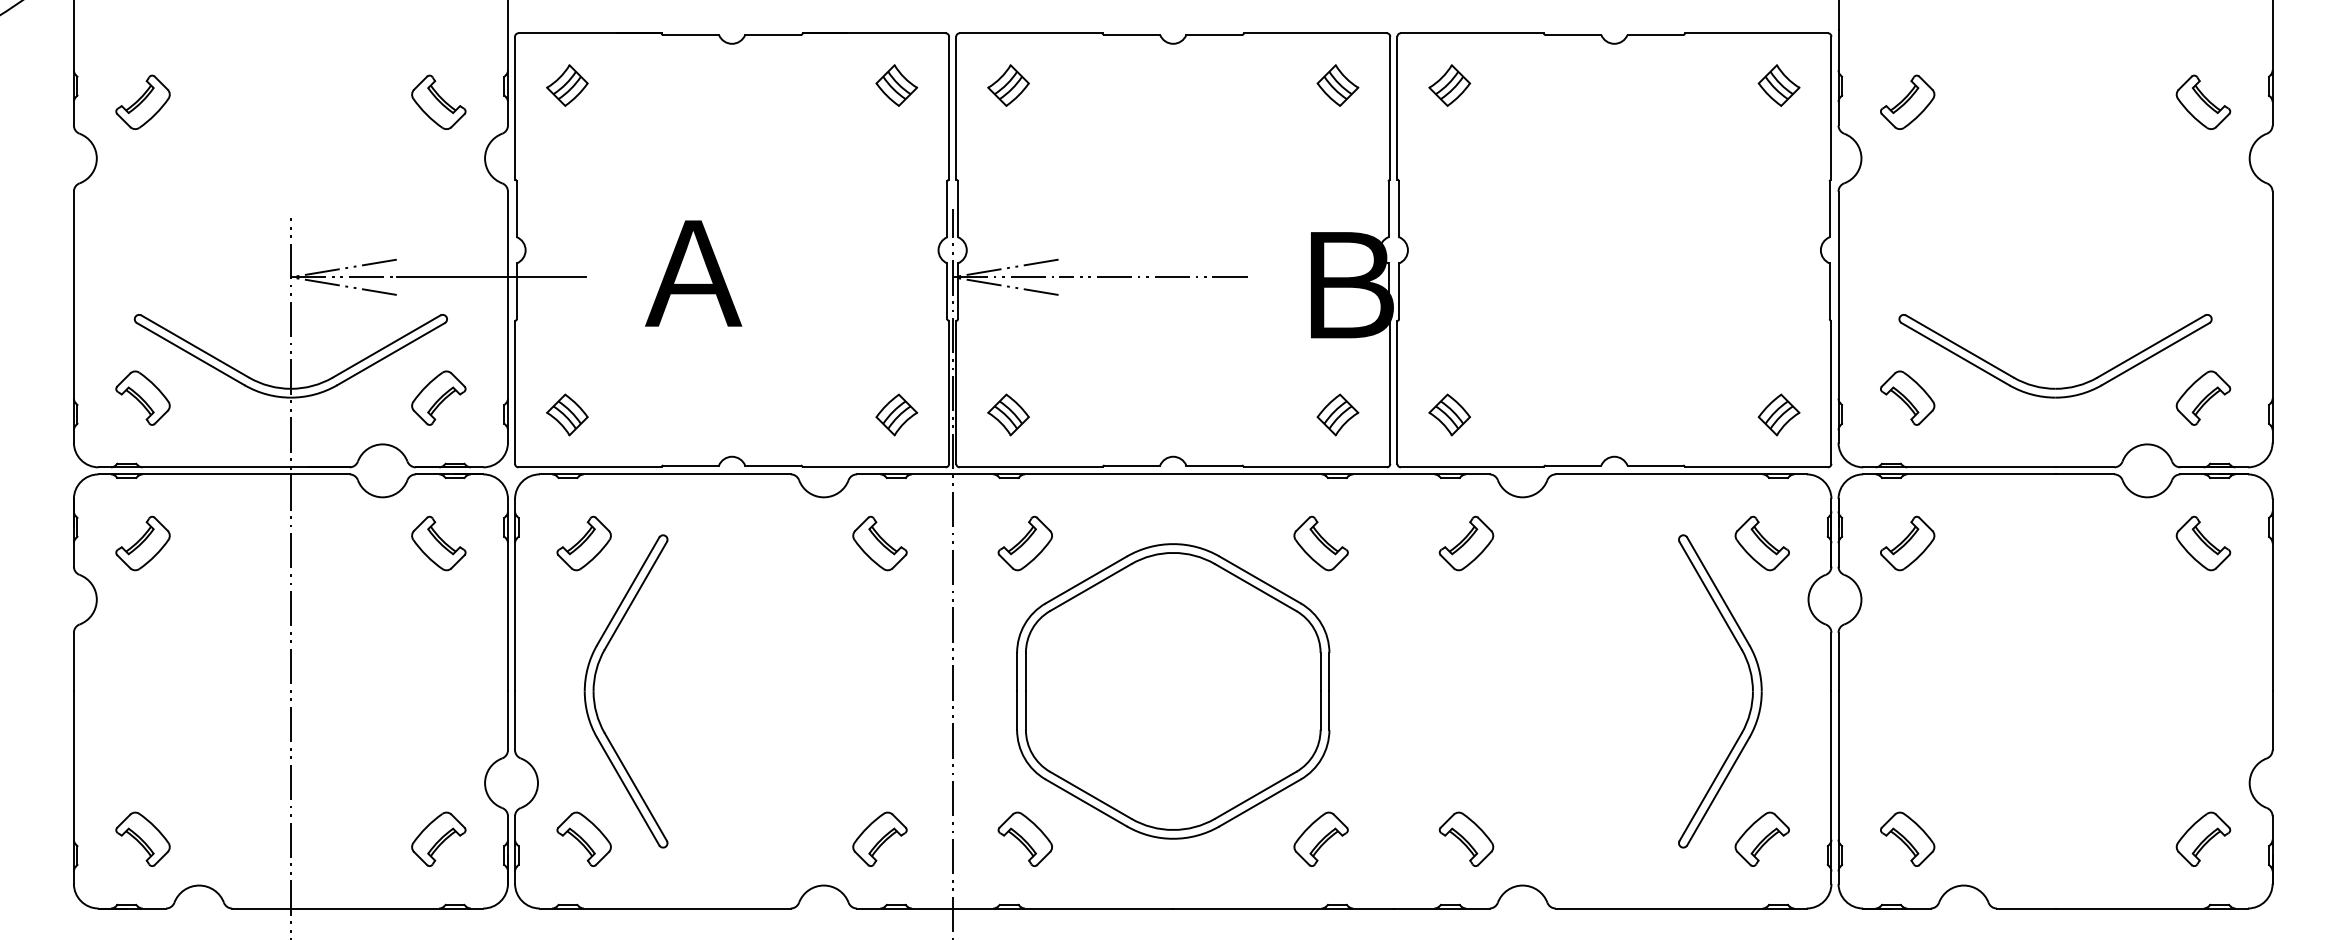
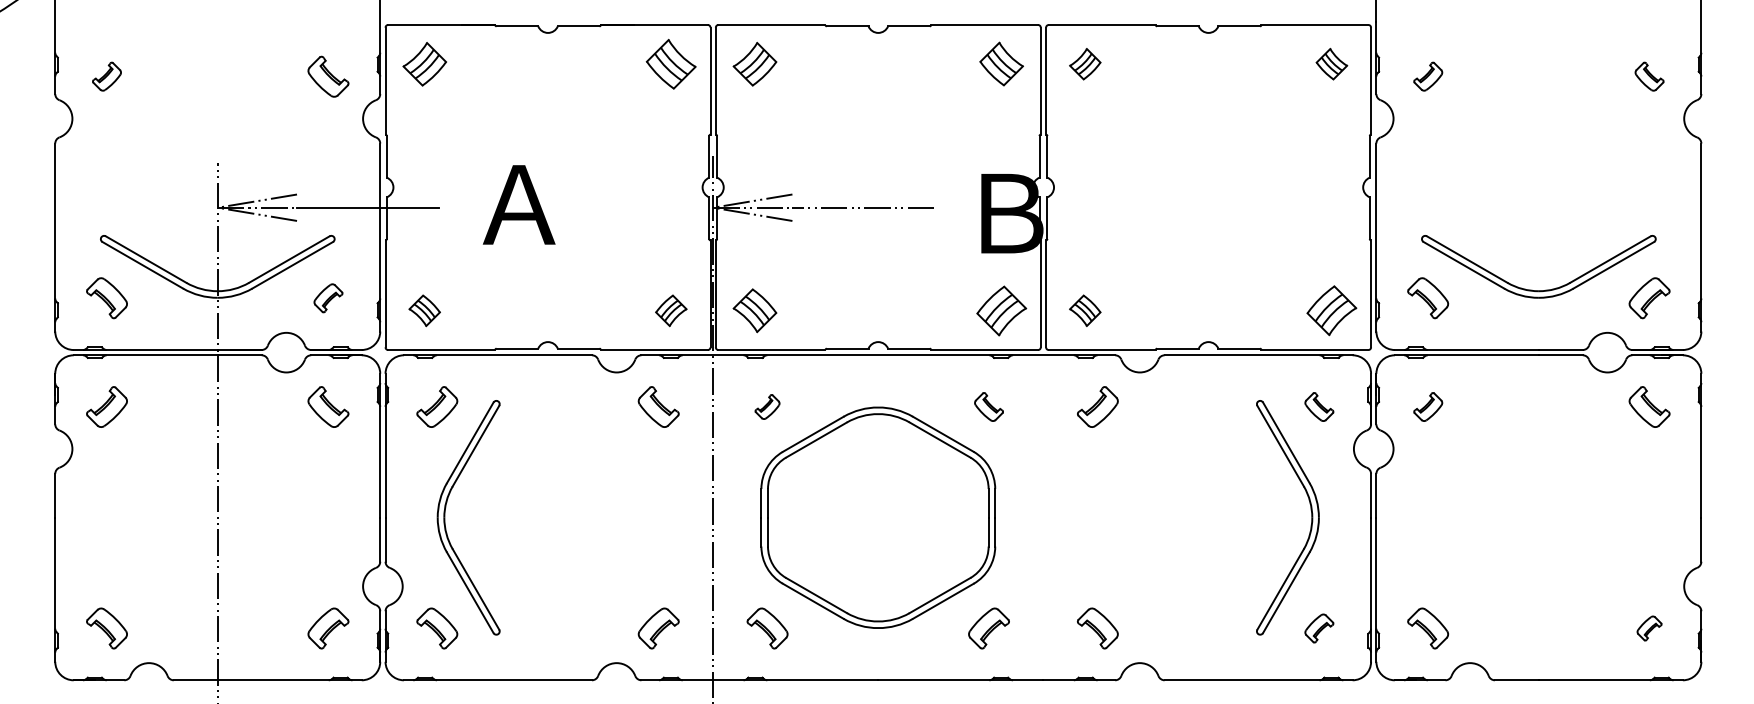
part: (567, 84) -> (424, 63), size x1.4
part: (897, 84) -> (671, 63), size x1.6
part: (1007, 84) -> (754, 63), size x1.4
part: (1337, 85) -> (1001, 64), size x1.4
part: (142, 102) -> (106, 76), size x0.7
part: (1908, 102) -> (1428, 76), size x0.7
part: (2203, 102) -> (1649, 76), size x0.7
part: (438, 398) -> (328, 298), size x0.7
part: (1007, 414) -> (754, 310), size x1.4
part: (1337, 414) -> (1001, 310), size x1.6
part: (1778, 414) -> (1331, 310), size x1.6
part: (1025, 542) -> (767, 406), size x0.6
part: (1320, 542) -> (988, 406), size x0.7
part: (1762, 542) -> (1319, 406), size x0.7
part: (1908, 542) -> (1428, 406), size x0.7
part: (1762, 839) -> (1319, 628), size x0.7
part: (2203, 839) -> (1649, 628), size x0.6

